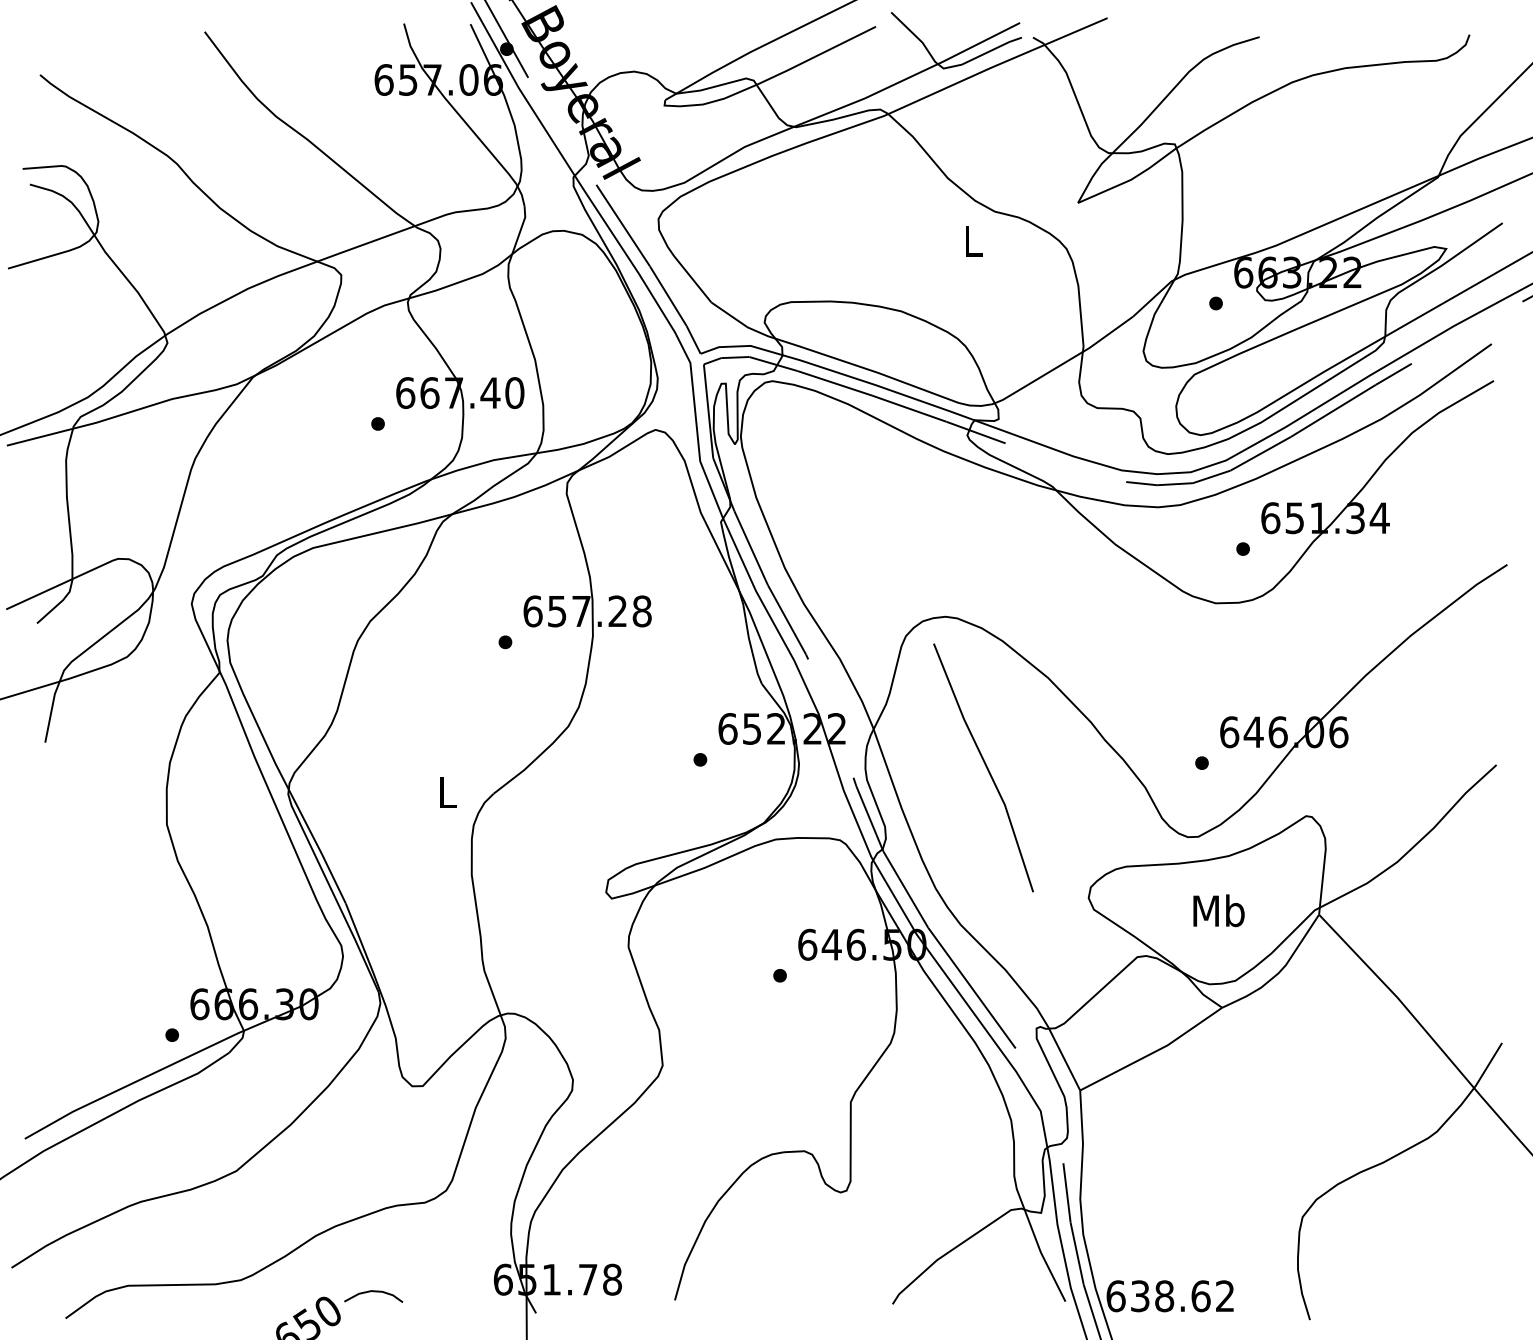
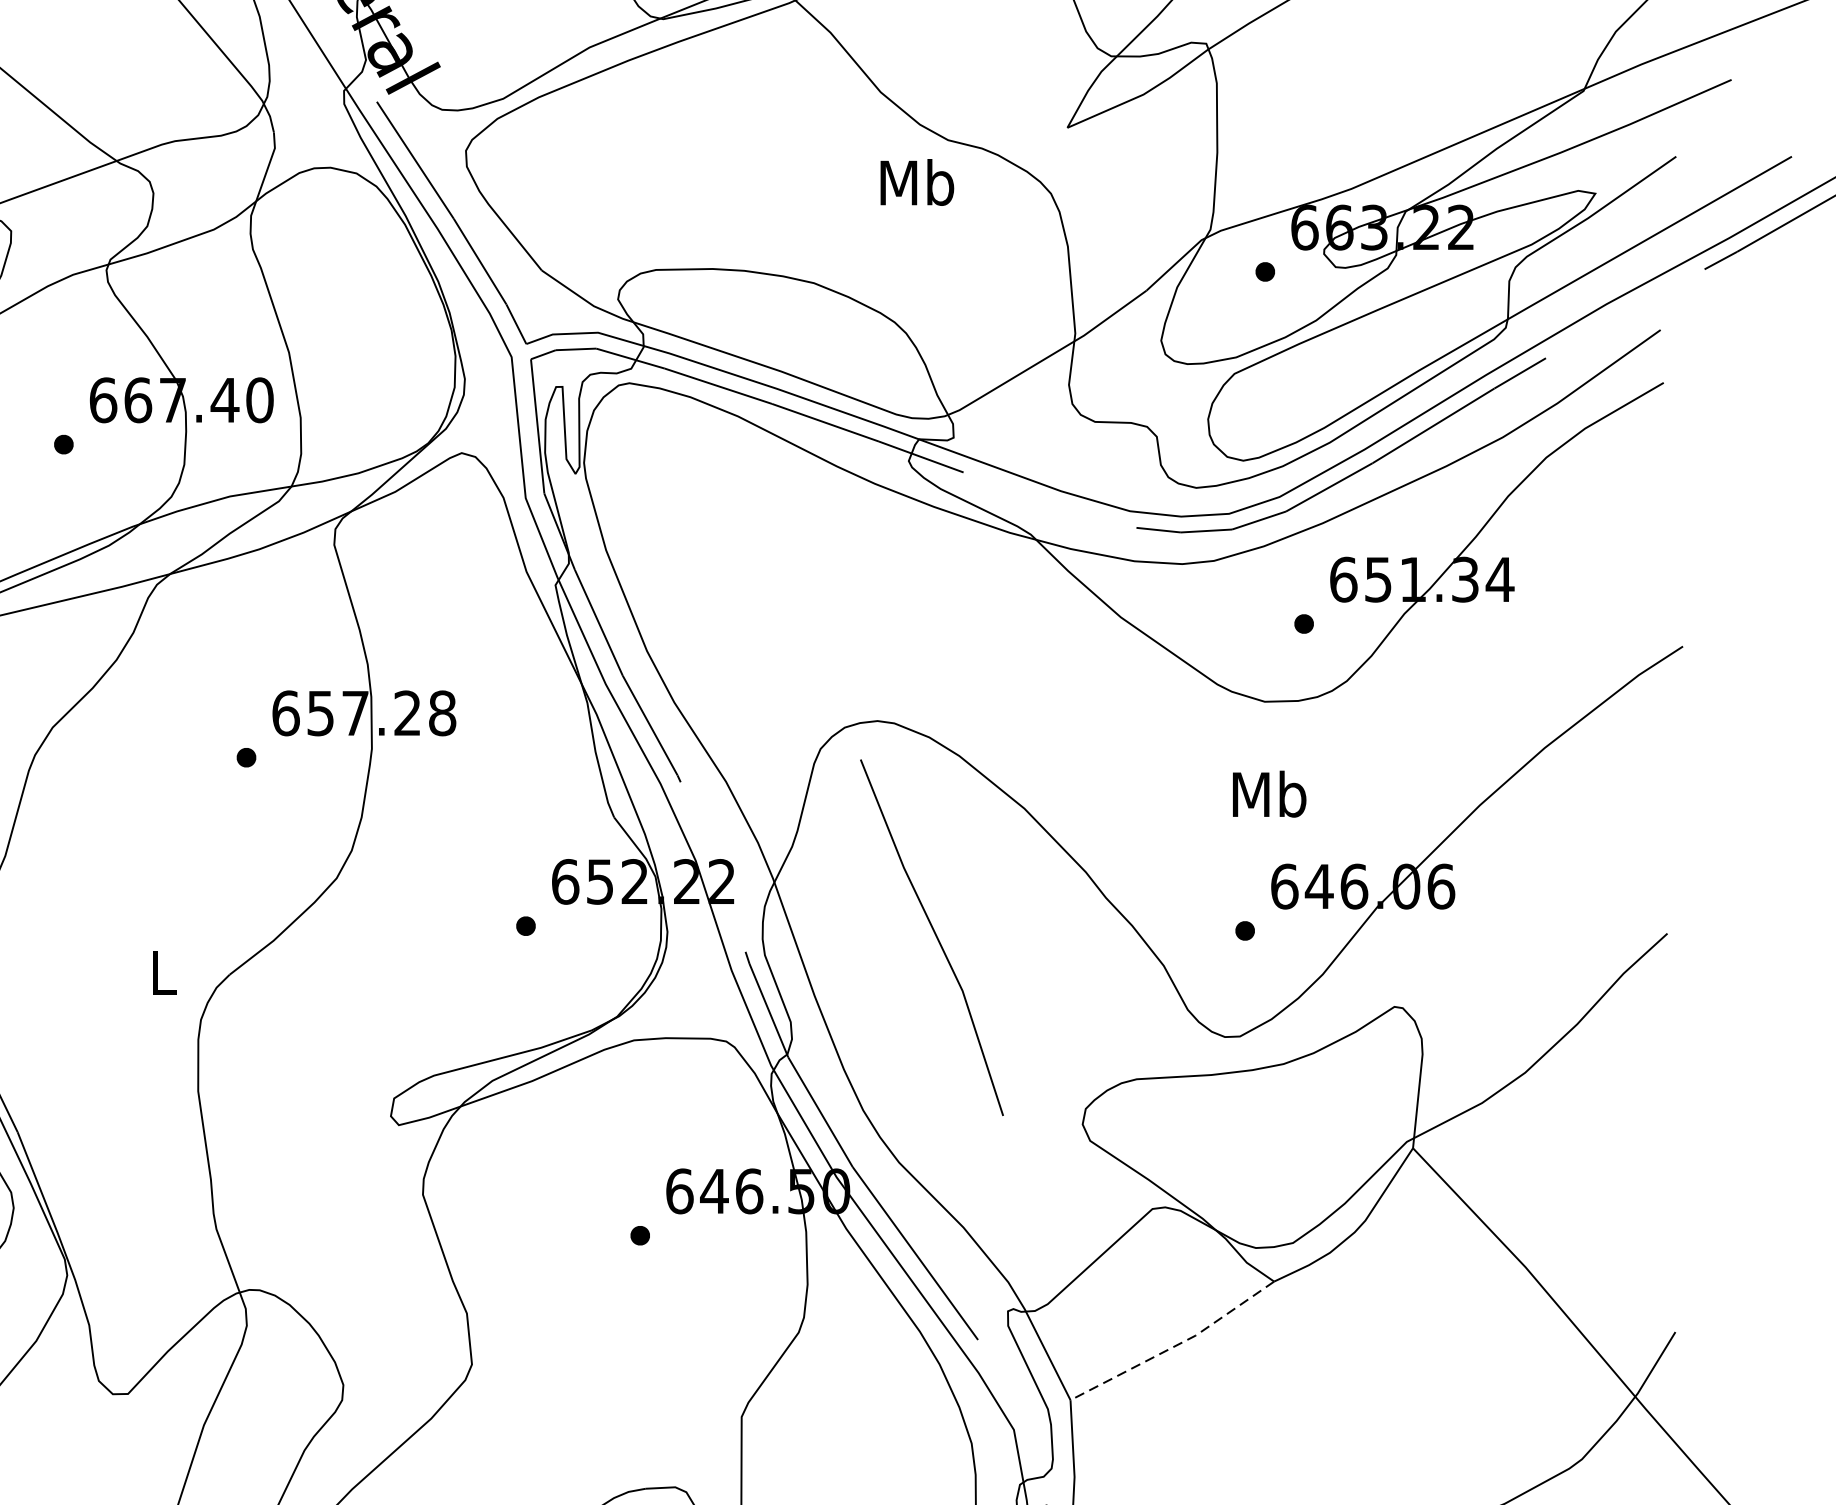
text: (972, 240) -> (916, 181), L -> Mb
text: (1218, 910) -> (1268, 793), moved
line: (1153, 1052) -> (1175, 1345), solid -> dashed

